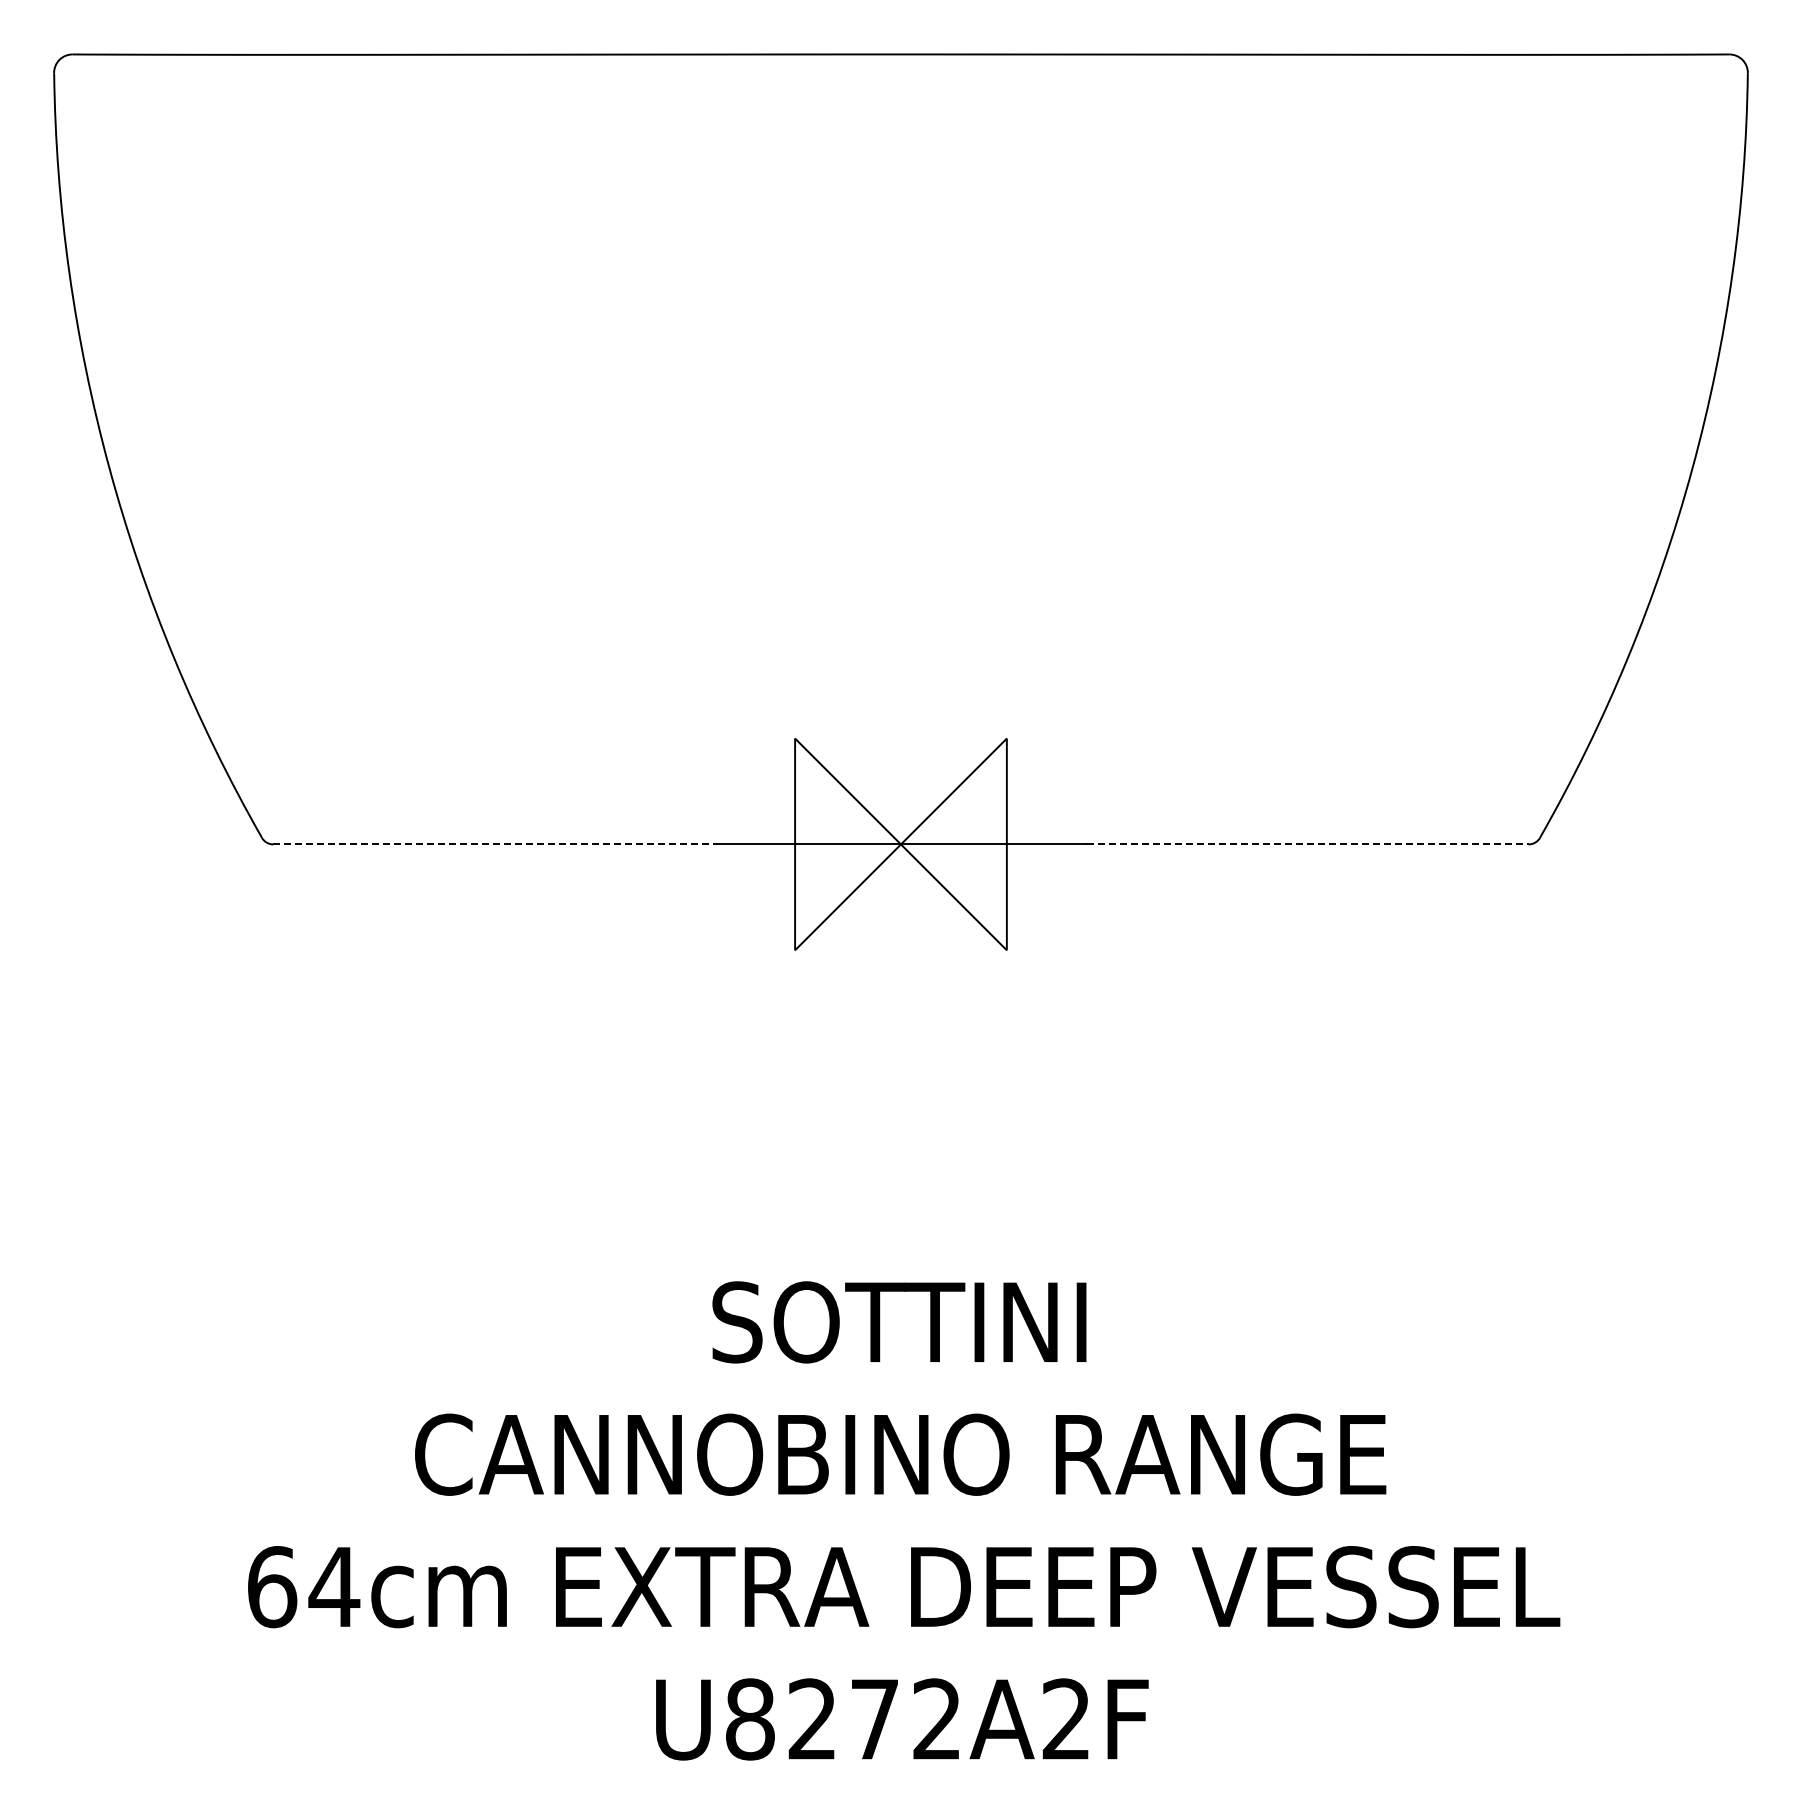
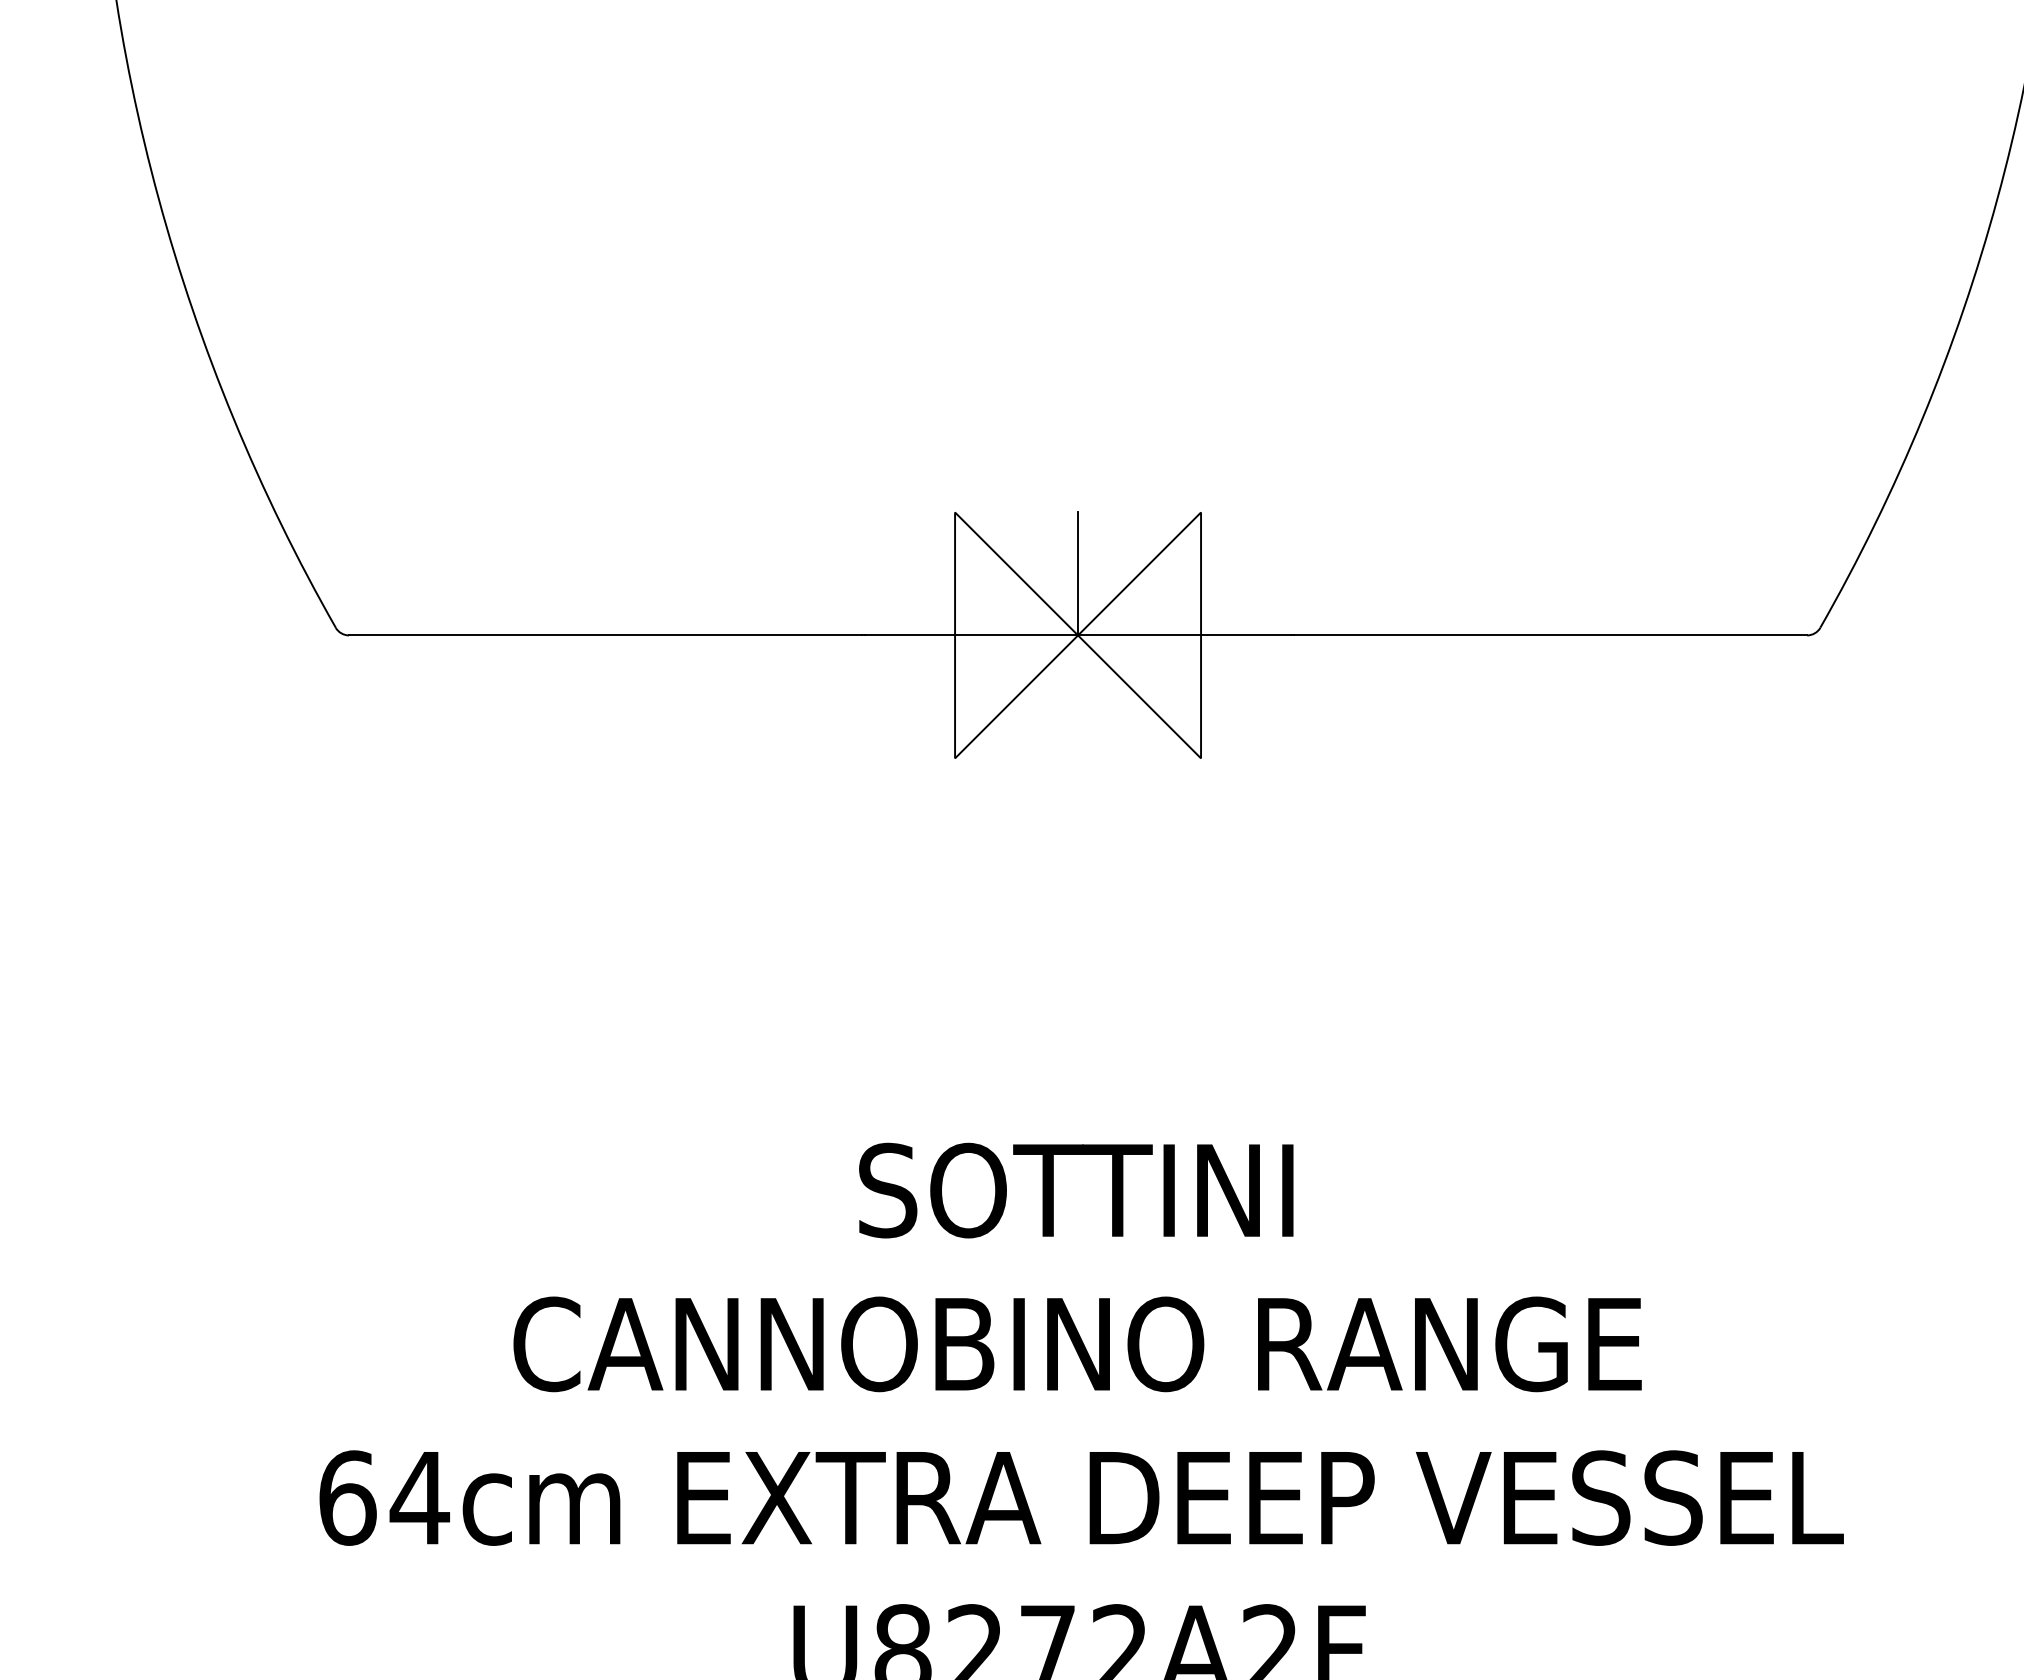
line: (900, 791) -> (1077, 573), added
line: (494, 844) -> (605, 635), dashed -> solid
line: (1307, 844) -> (1550, 635), dashed -> solid

